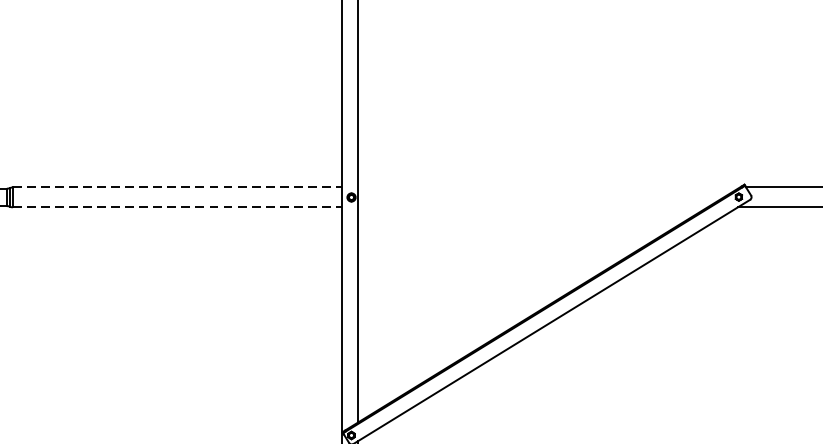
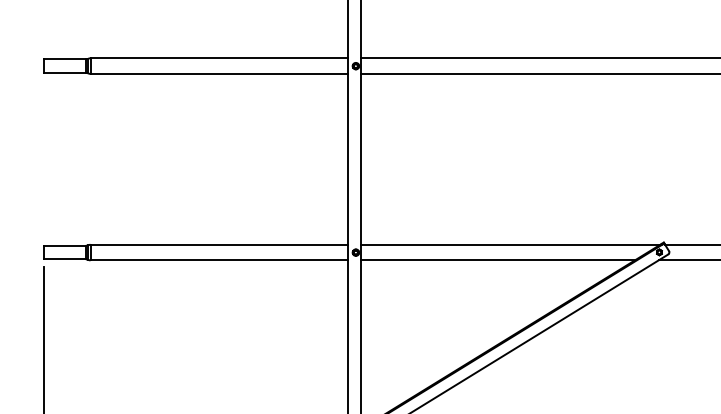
line: (177, 187) -> (219, 244), dashed -> solid
line: (548, 187) -> (510, 244), added
line: (177, 207) -> (219, 260), dashed -> solid
line: (532, 207) -> (497, 260), added

